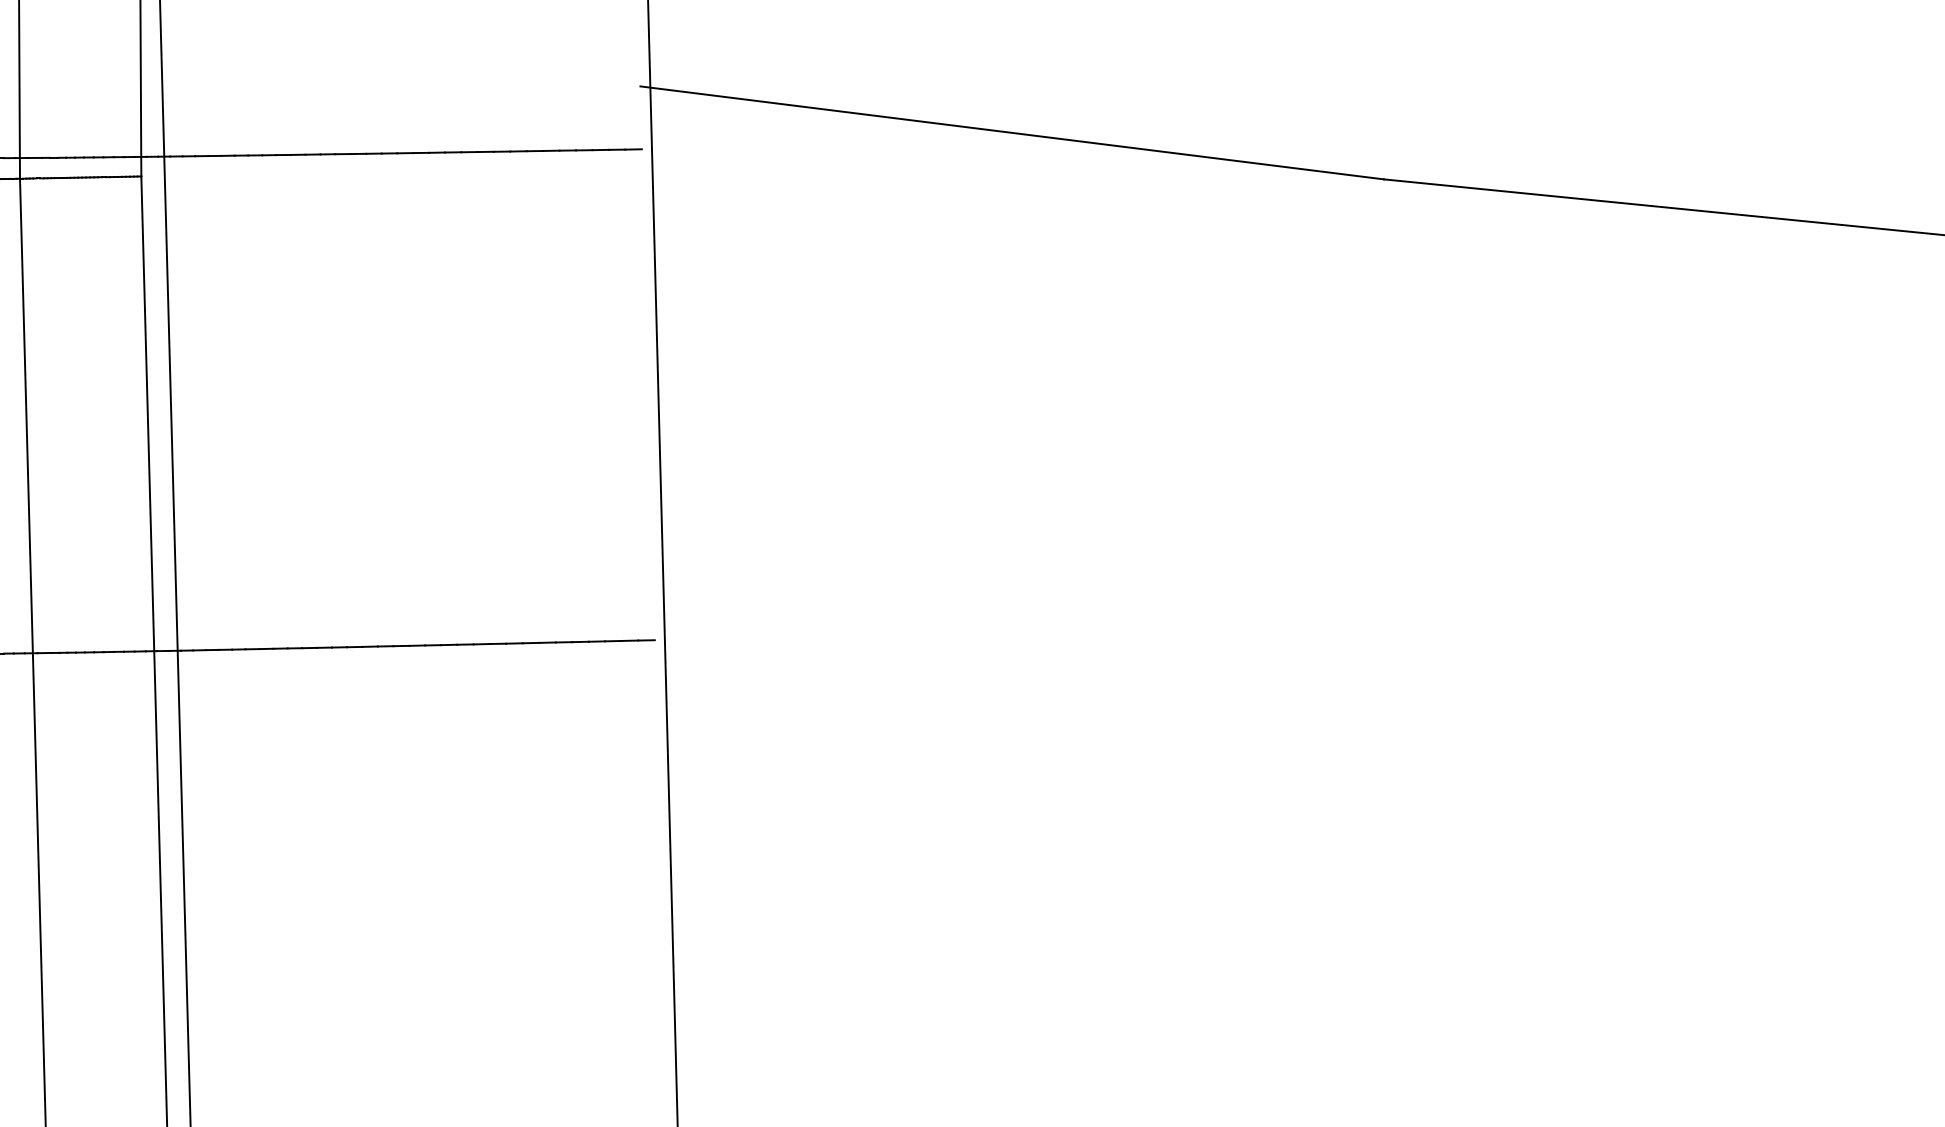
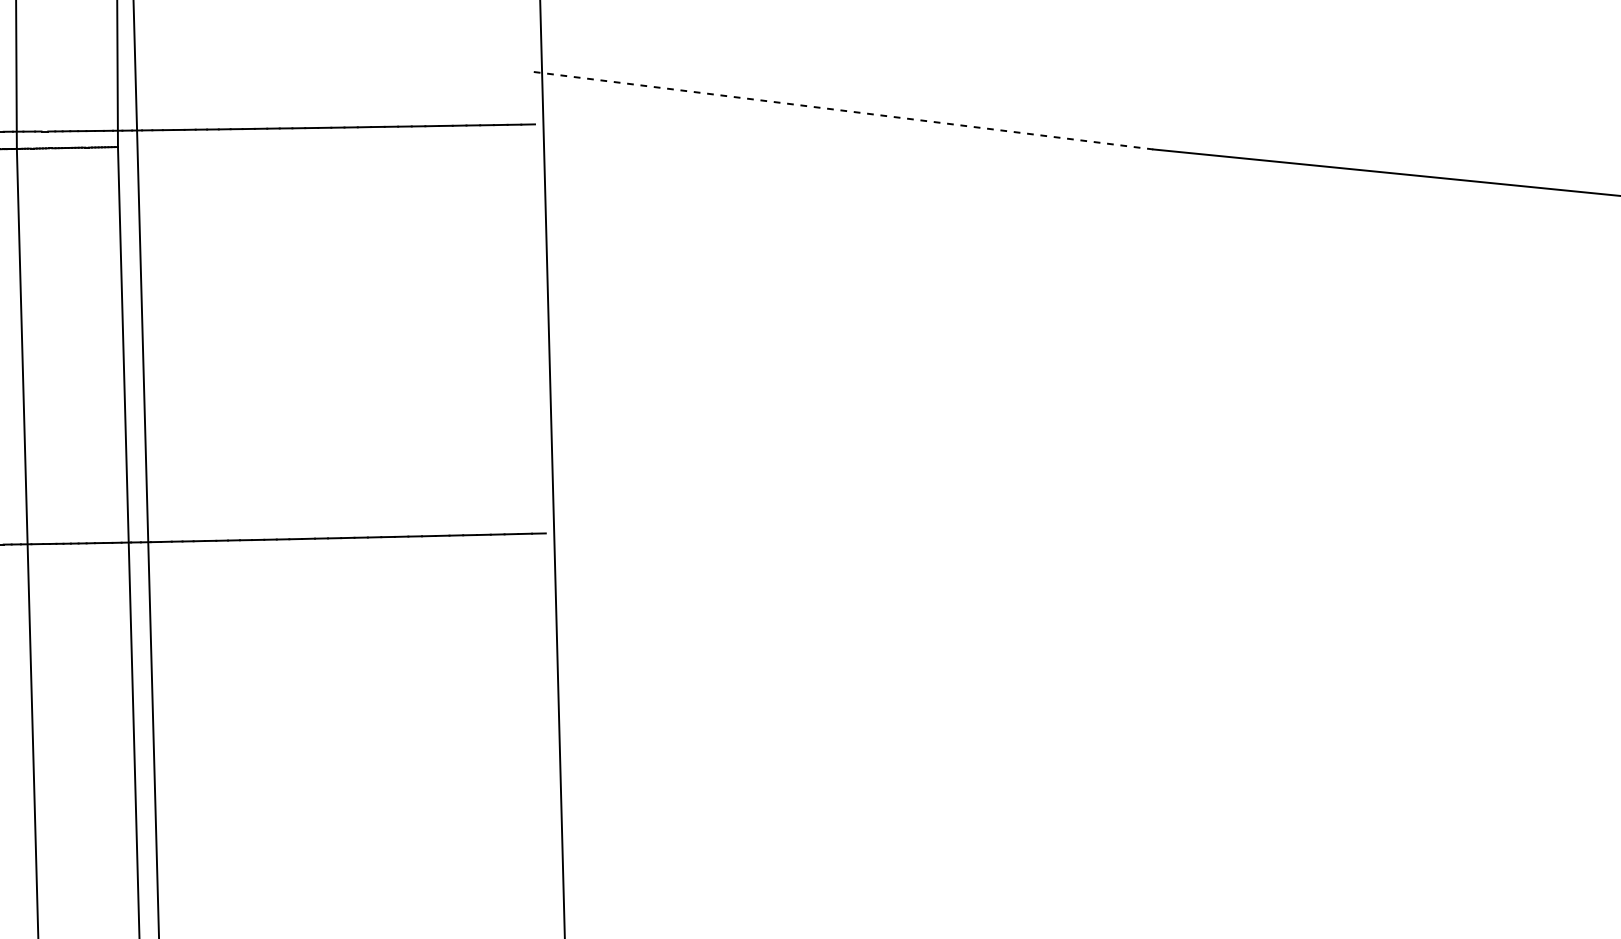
line: (1012, 132) -> (843, 110), solid -> dashed

